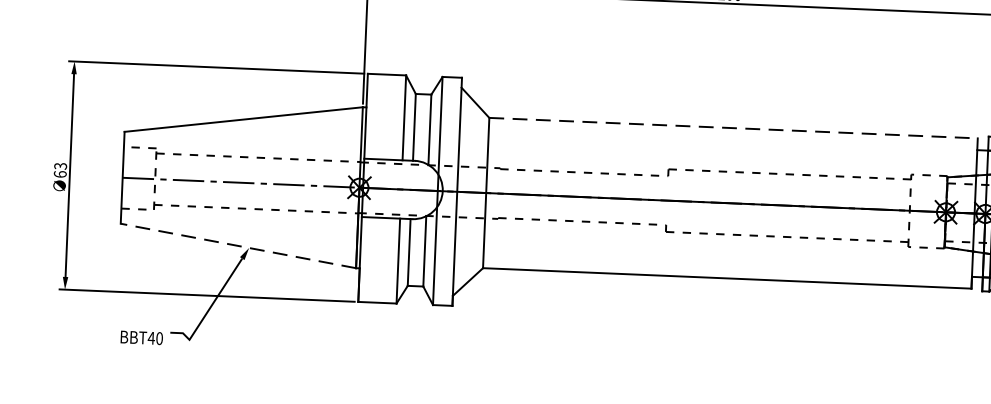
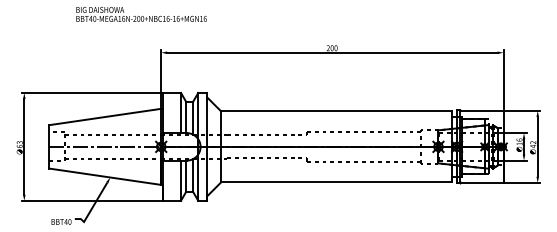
line: (735, 128) -> (337, 111), dashed -> solid
line: (238, 245) -> (105, 176), dashed -> solid

